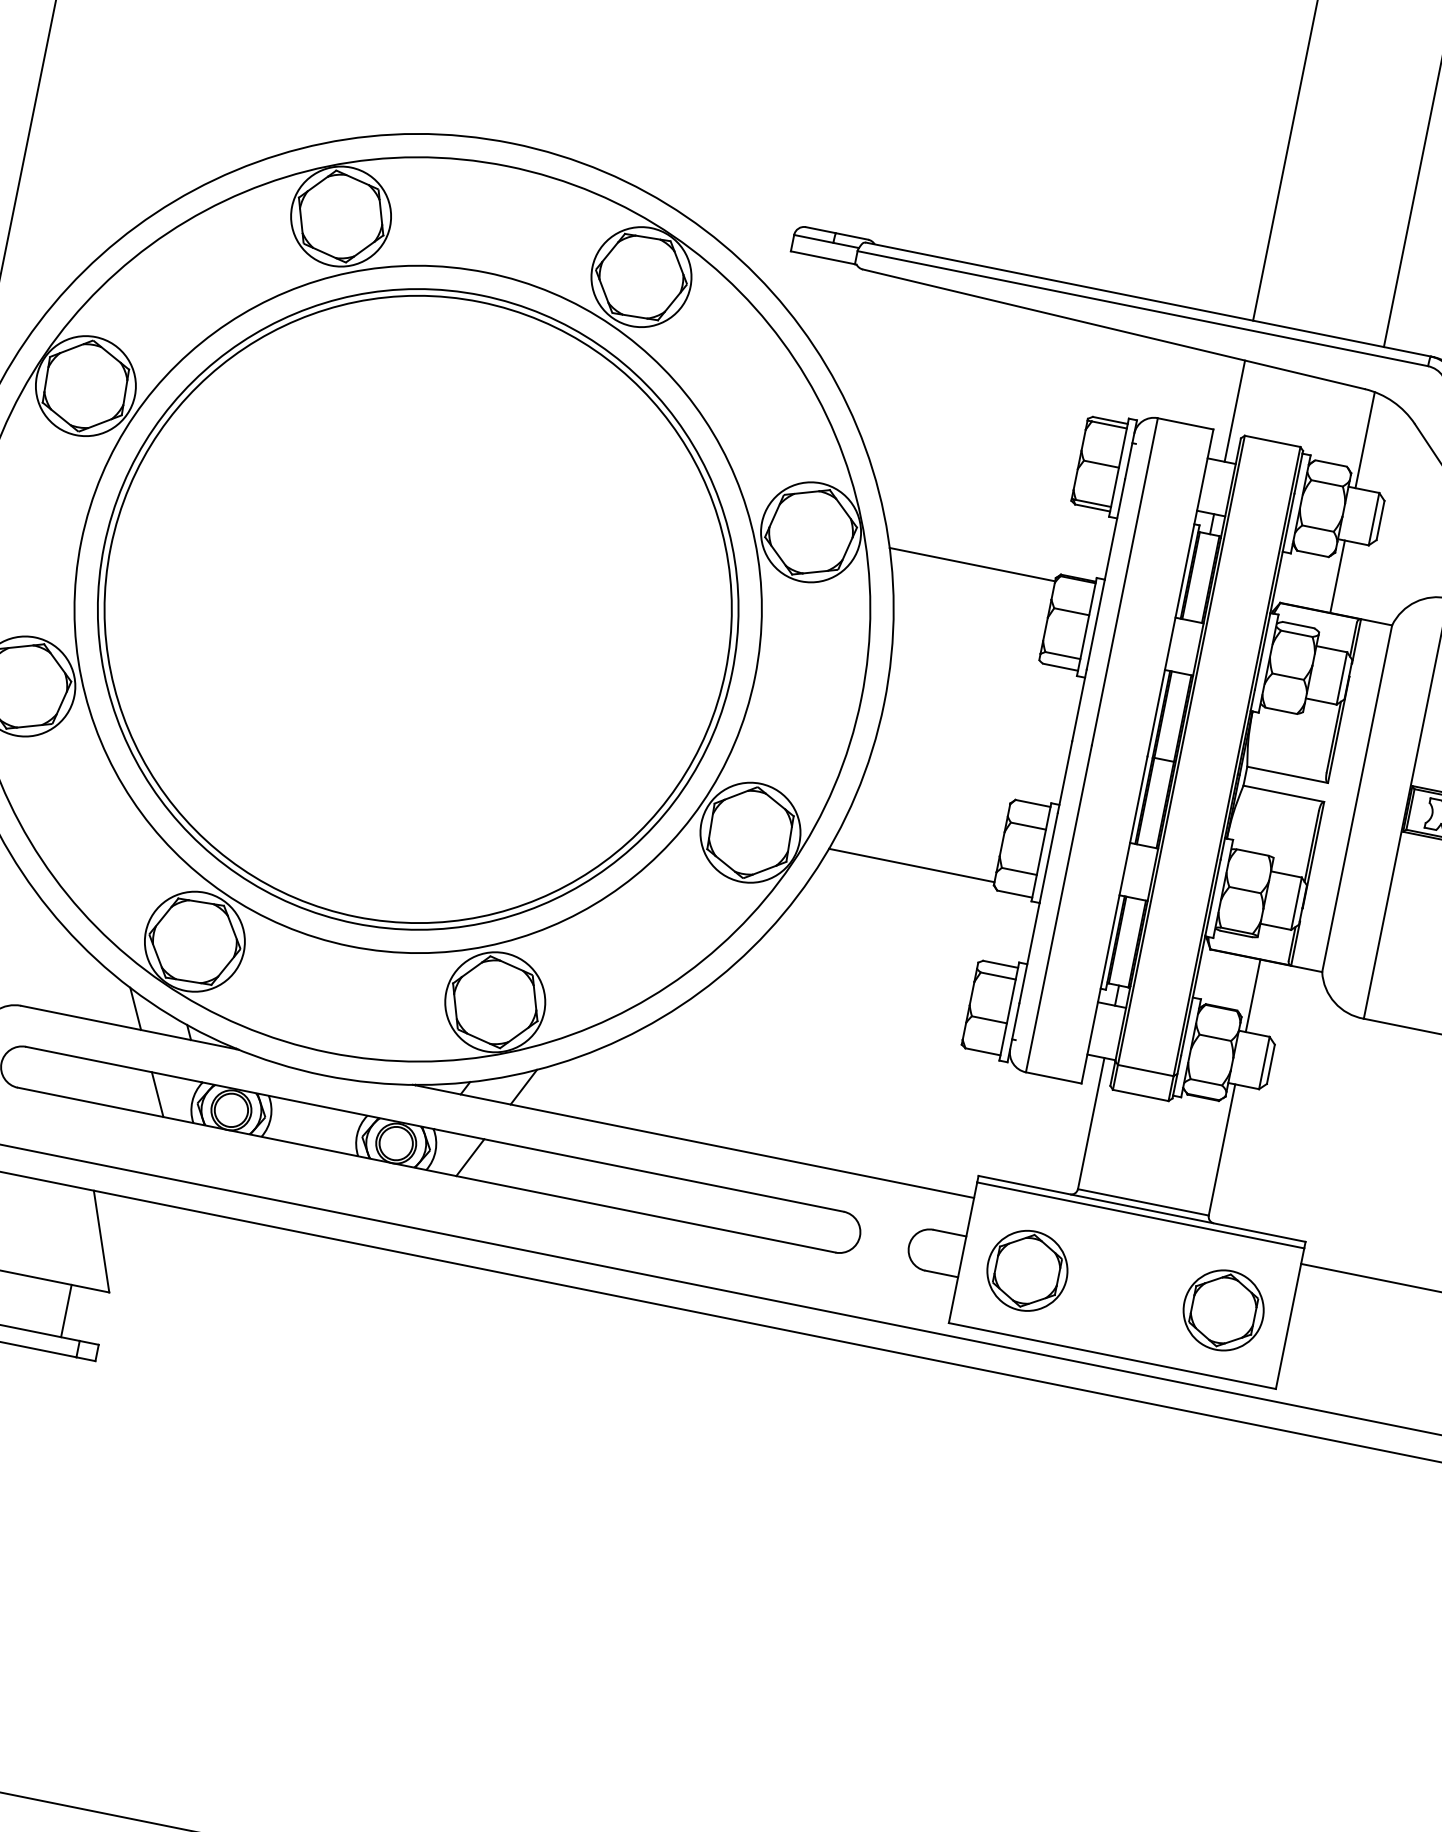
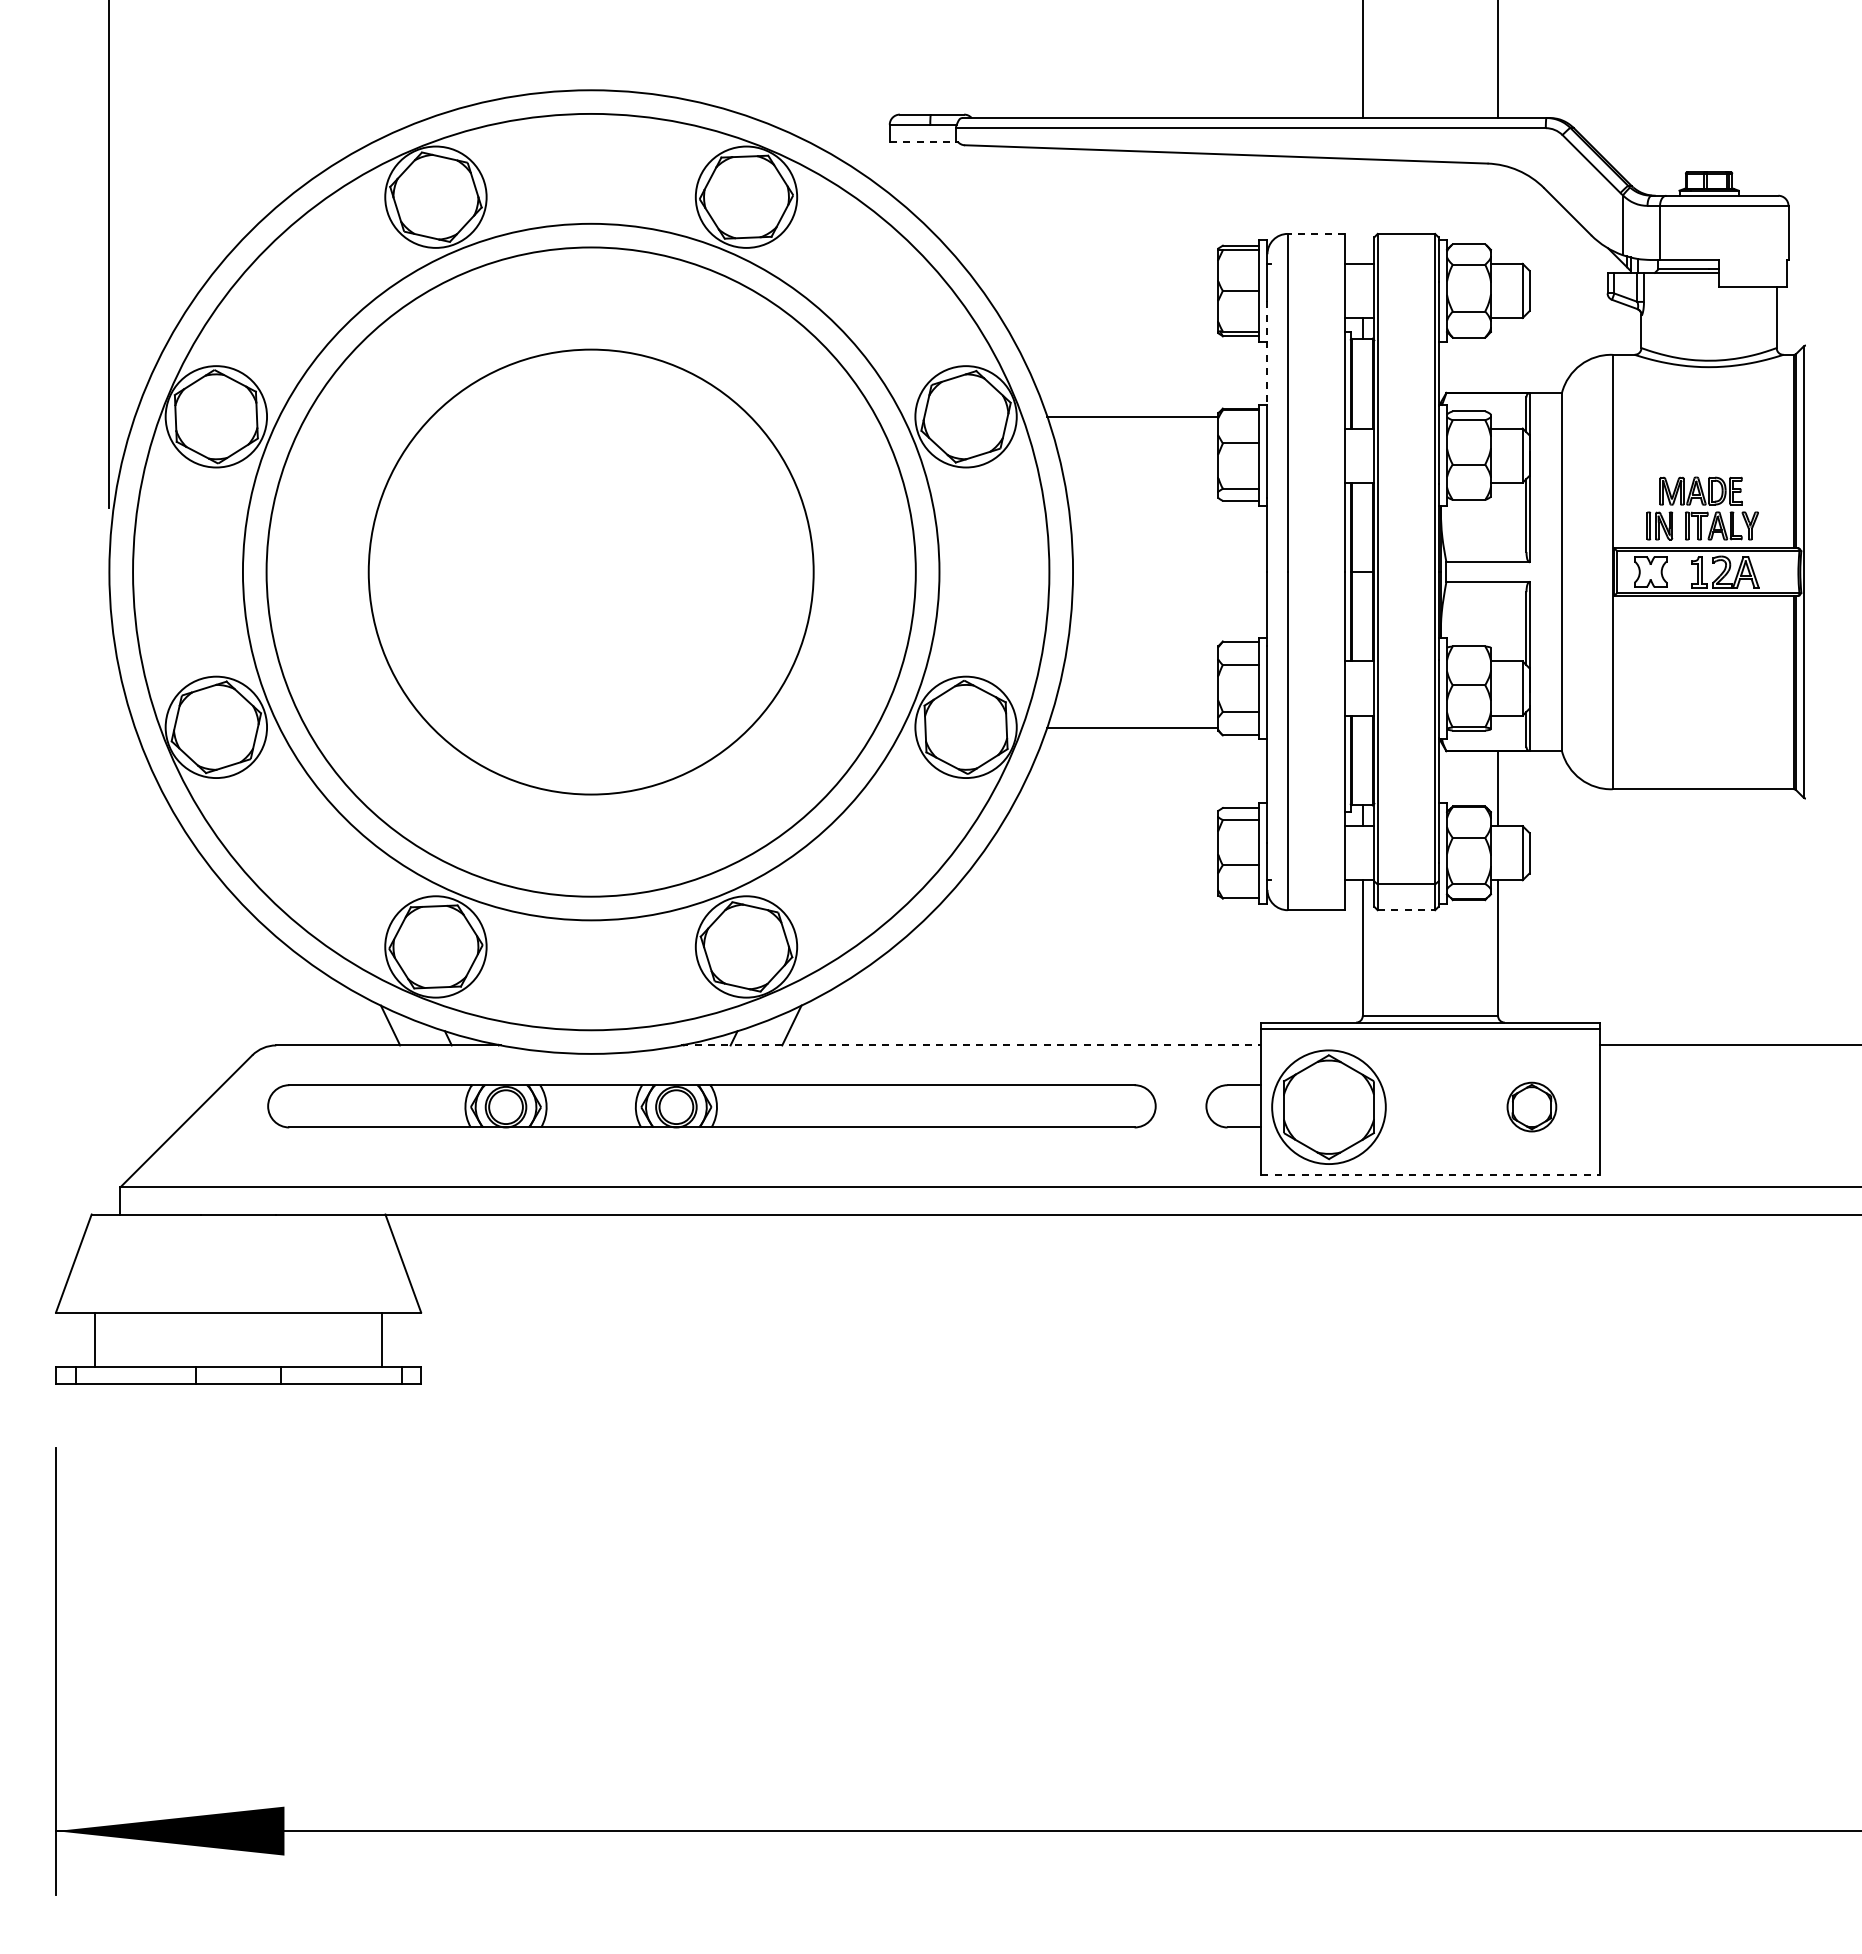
line: (823, 257) -> (923, 141), solid -> dashed
line: (1234, 411) -> (1362, 211), removed
line: (1185, 423) -> (1316, 233), solid -> dashed
line: (1365, 439) -> (1498, 213), removed
line: (1114, 529) -> (1267, 353), solid -> dashed
line: (1337, 576) -> (1498, 355), removed
circle: (418, 608) -> (591, 571), size x0.7
line: (157, 1094) -> (429, 1106), removed
line: (1140, 1095) -> (1406, 910), solid -> dashed
line: (693, 1141) -> (971, 1045), solid -> dashed
line: (469, 1157) -> (752, 1106), removed
part: (1027, 1270) -> (1328, 1106), size x1.4
part: (1223, 1309) -> (1531, 1106), size x0.6
line: (1112, 1355) -> (1430, 1174), solid -> dashed

